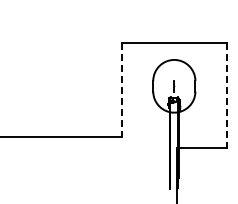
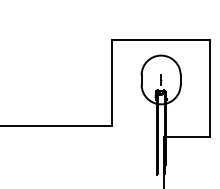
line: (121, 89) -> (112, 82), dashed -> solid
line: (227, 95) -> (210, 88), dashed -> solid

